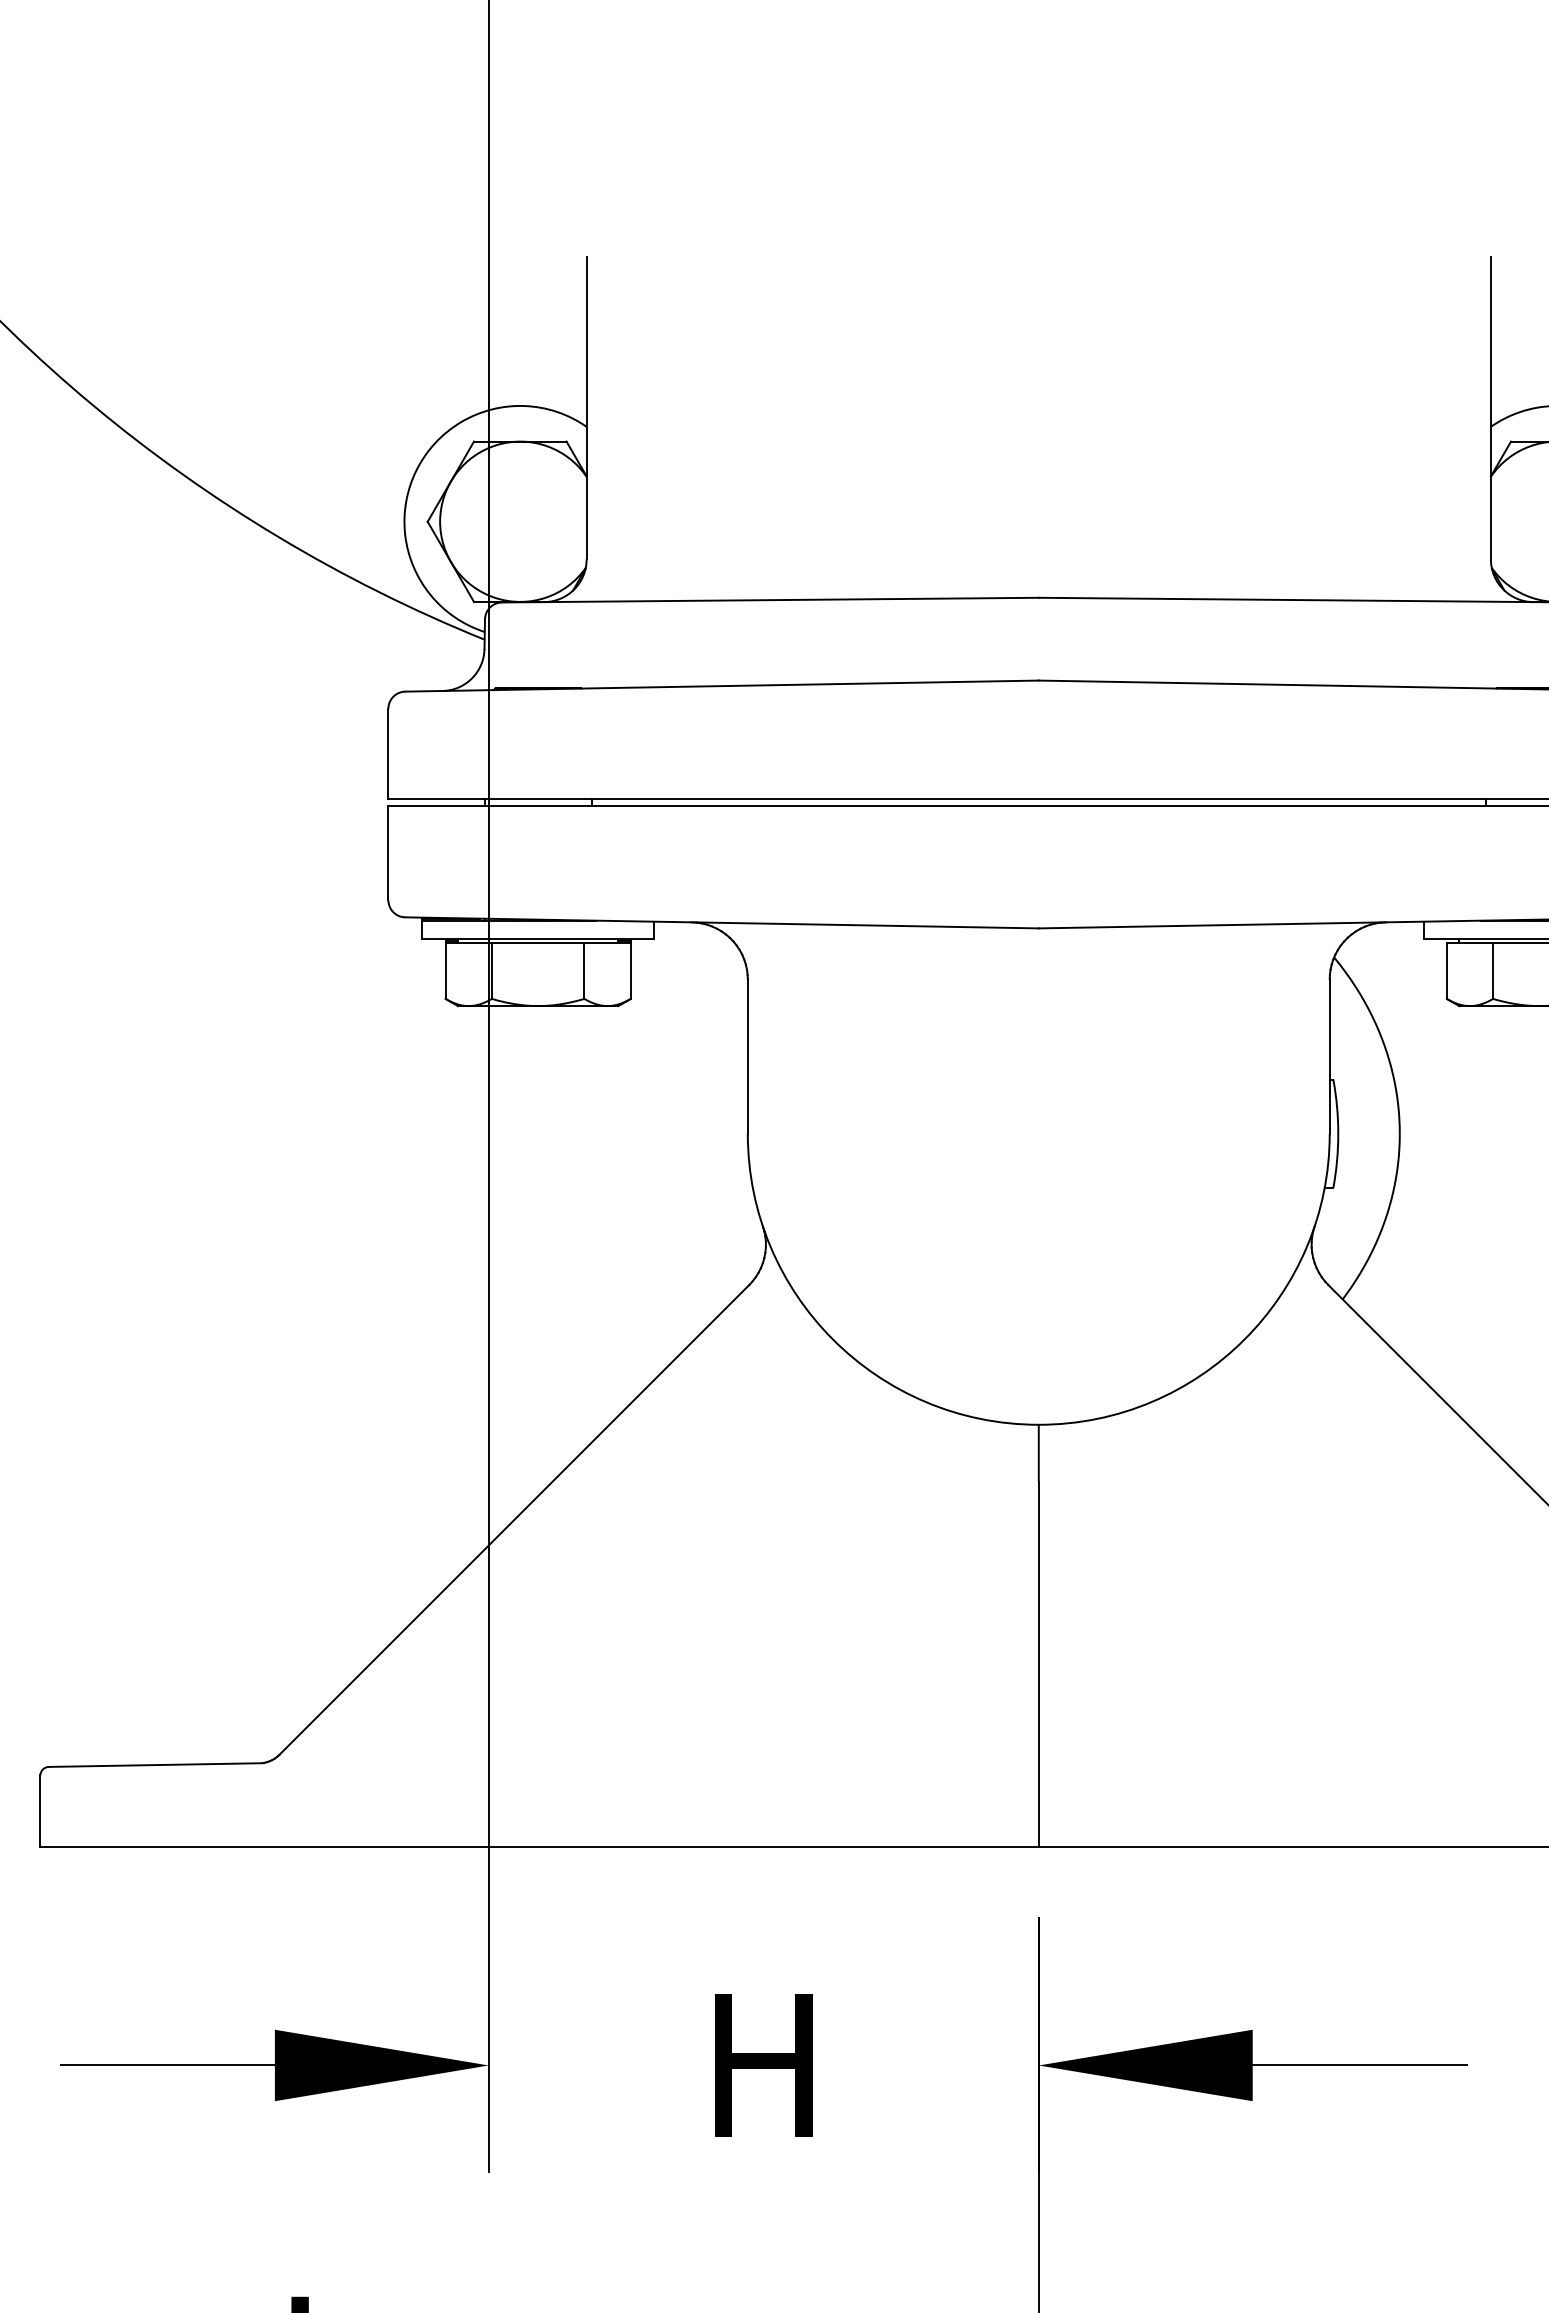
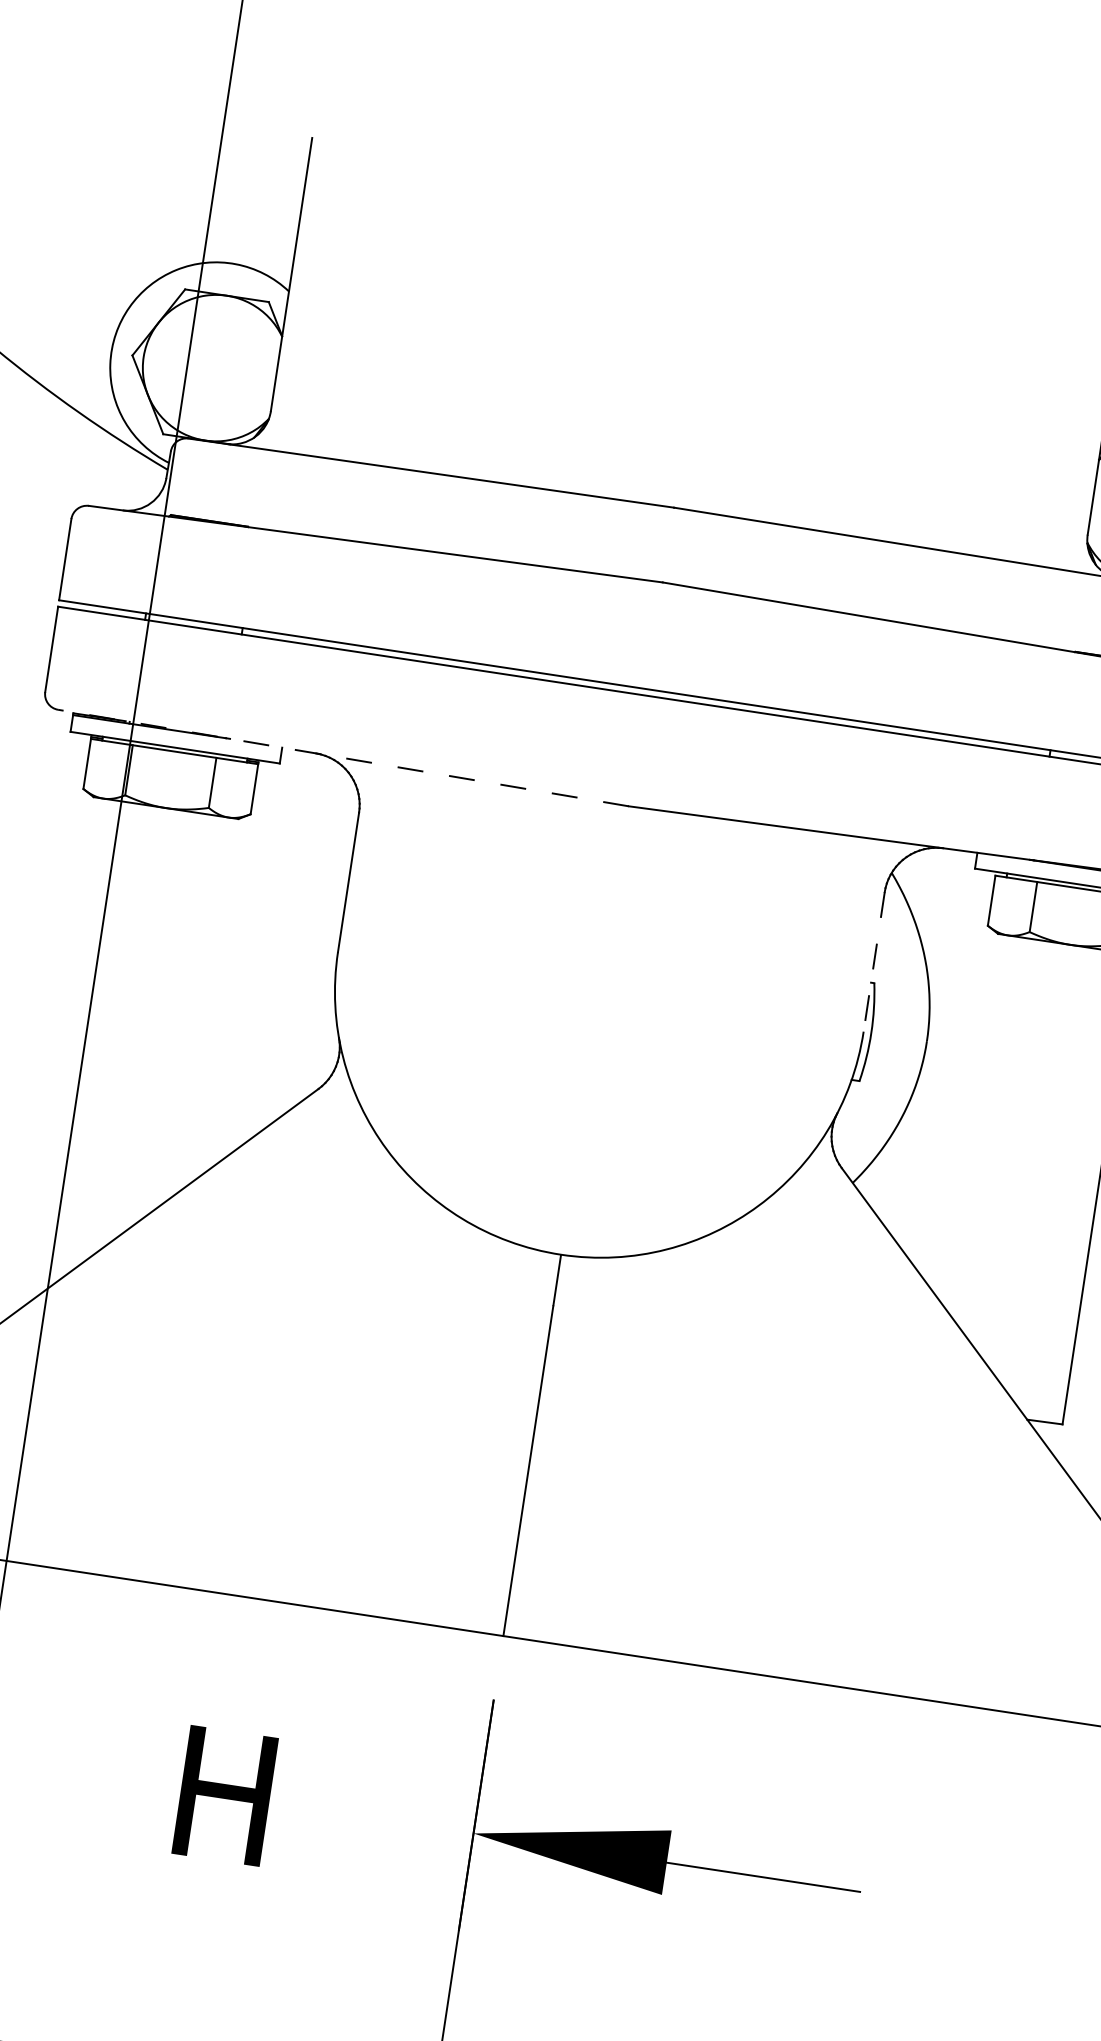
line: (722, 922) -> (343, 757), solid -> dashed
line: (1329, 1057) -> (873, 962), solid -> dashed

